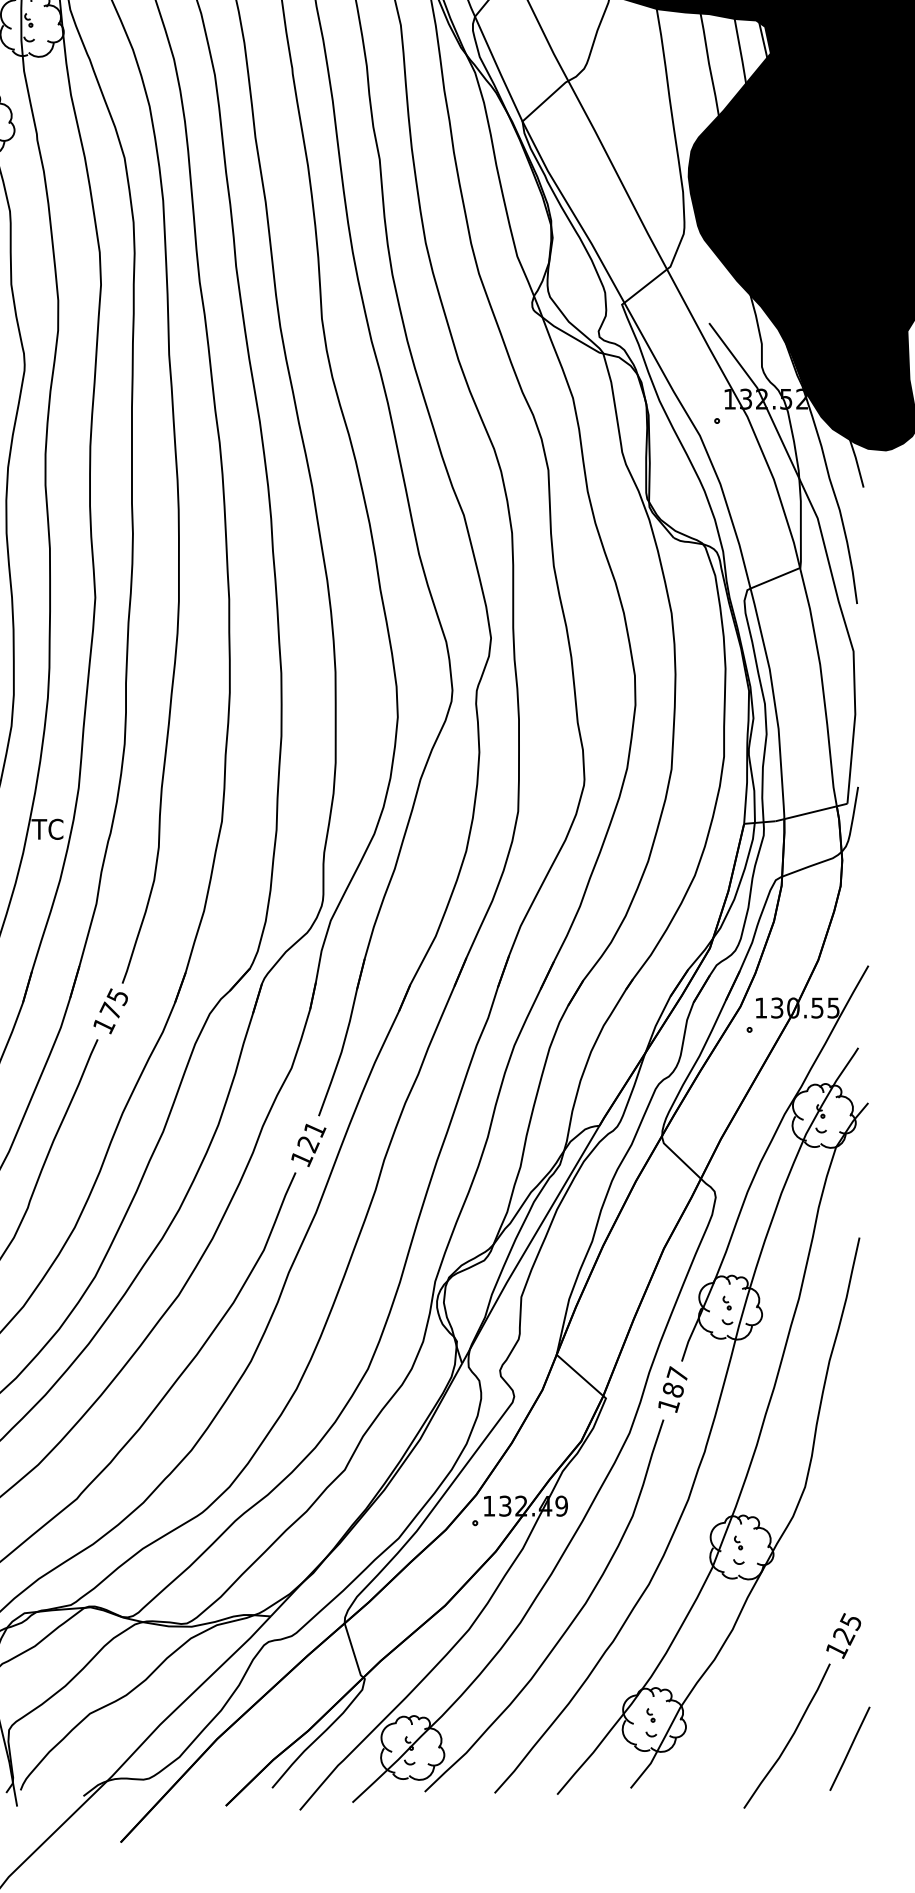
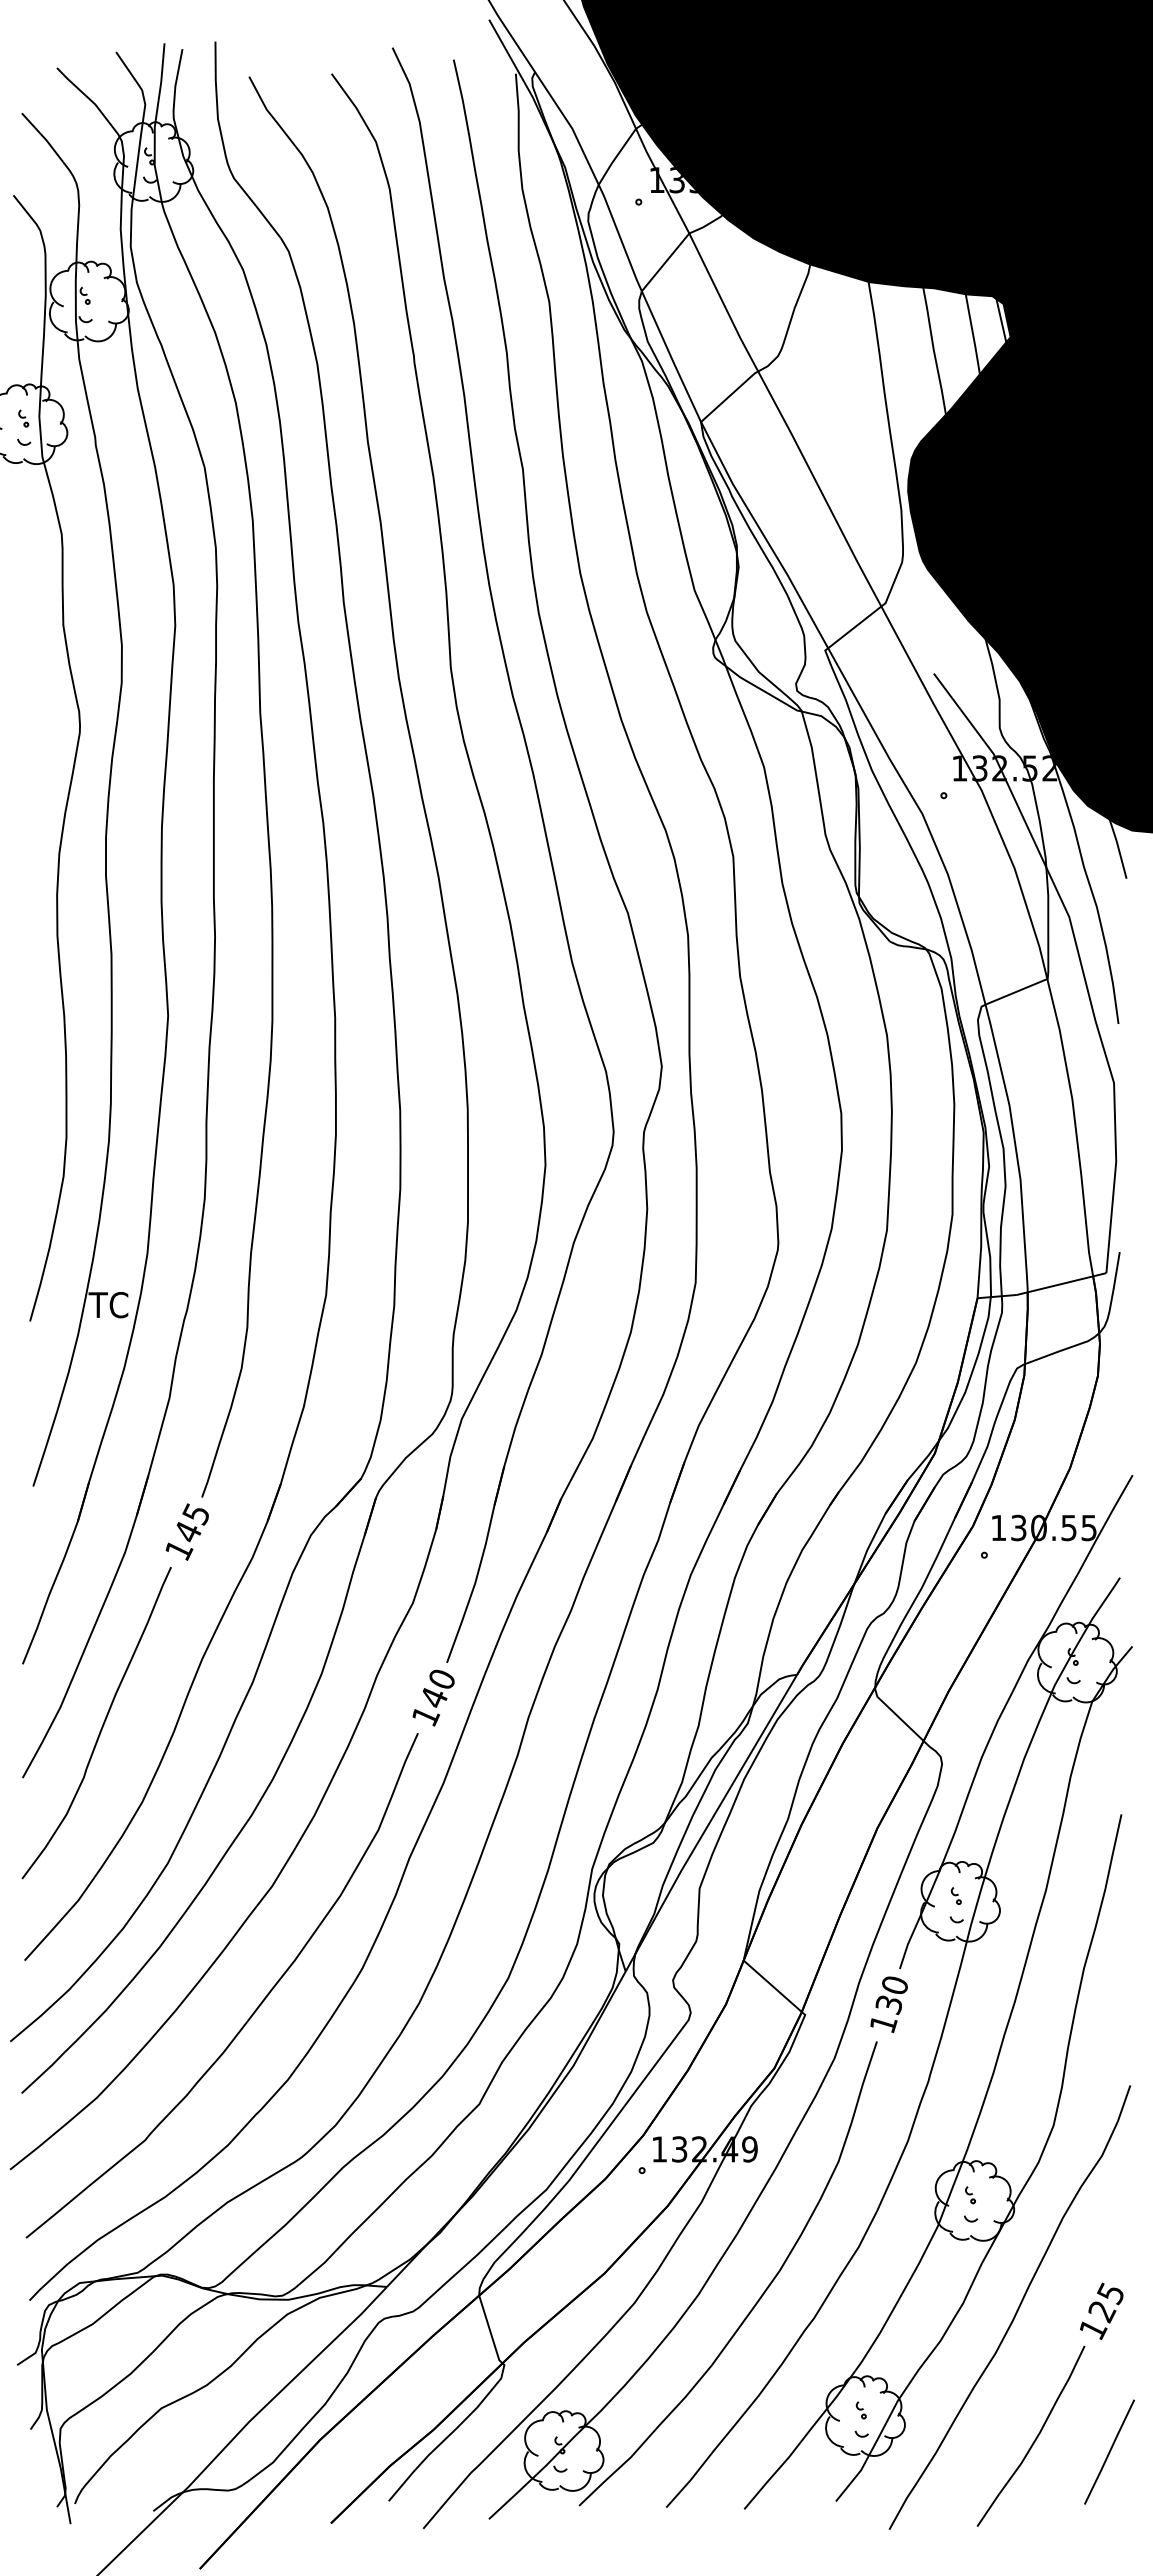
text: (110, 1010) -> (187, 1530), 175 -> 145
text: (312, 1137) -> (438, 1689), 121 -> 140
text: (675, 1382) -> (891, 1994), 187 -> 130
curve: (775, 1635) -> (1016, 2310), added

